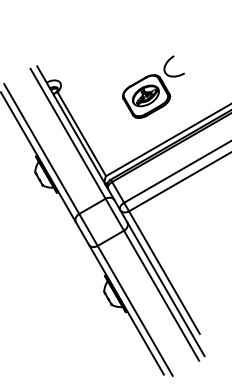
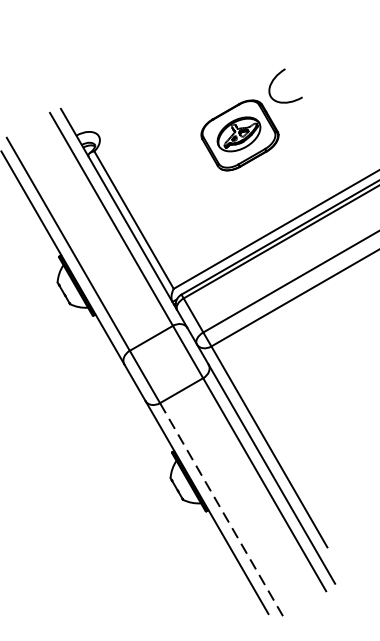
part: (153, 86) -> (251, 118), moved
line: (134, 310) -> (220, 508), solid -> dashed

